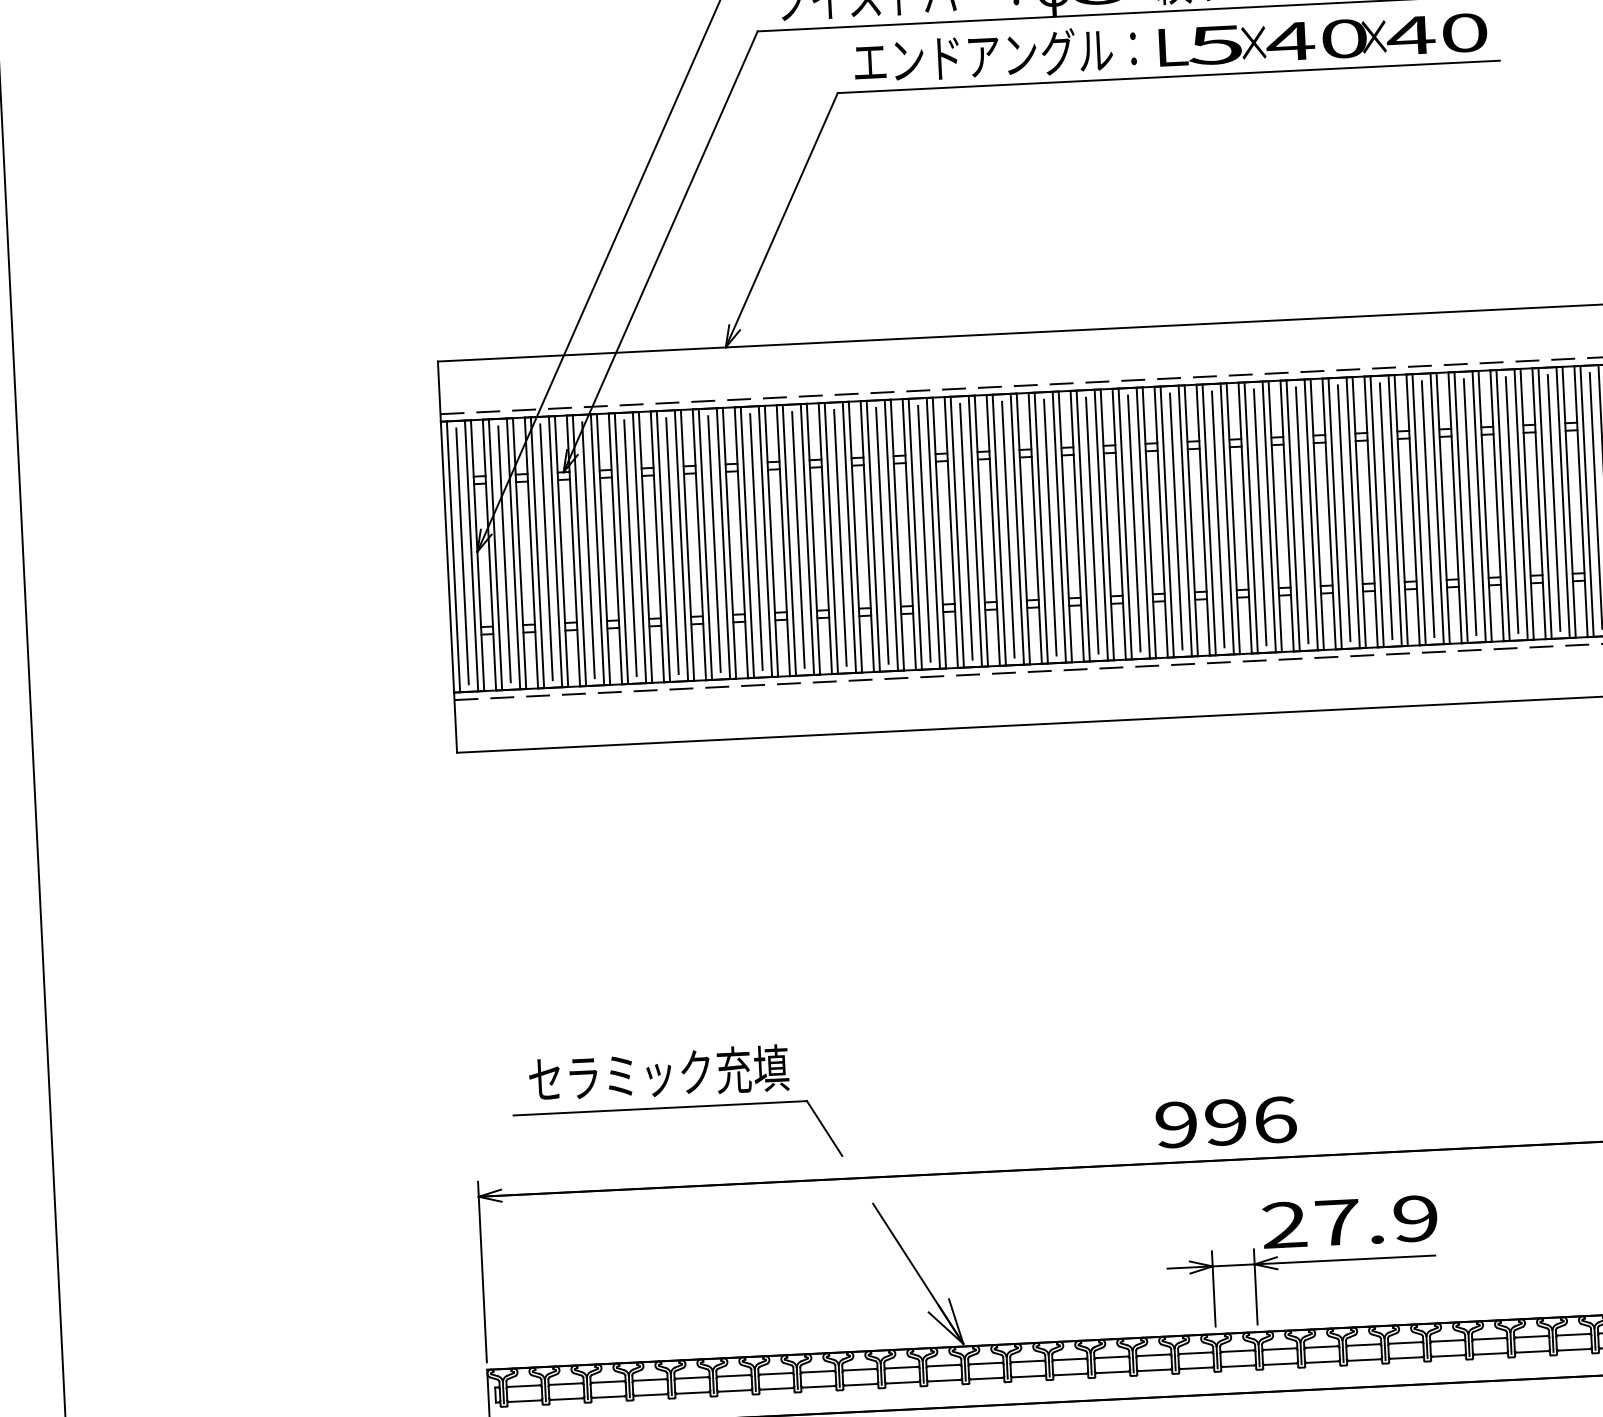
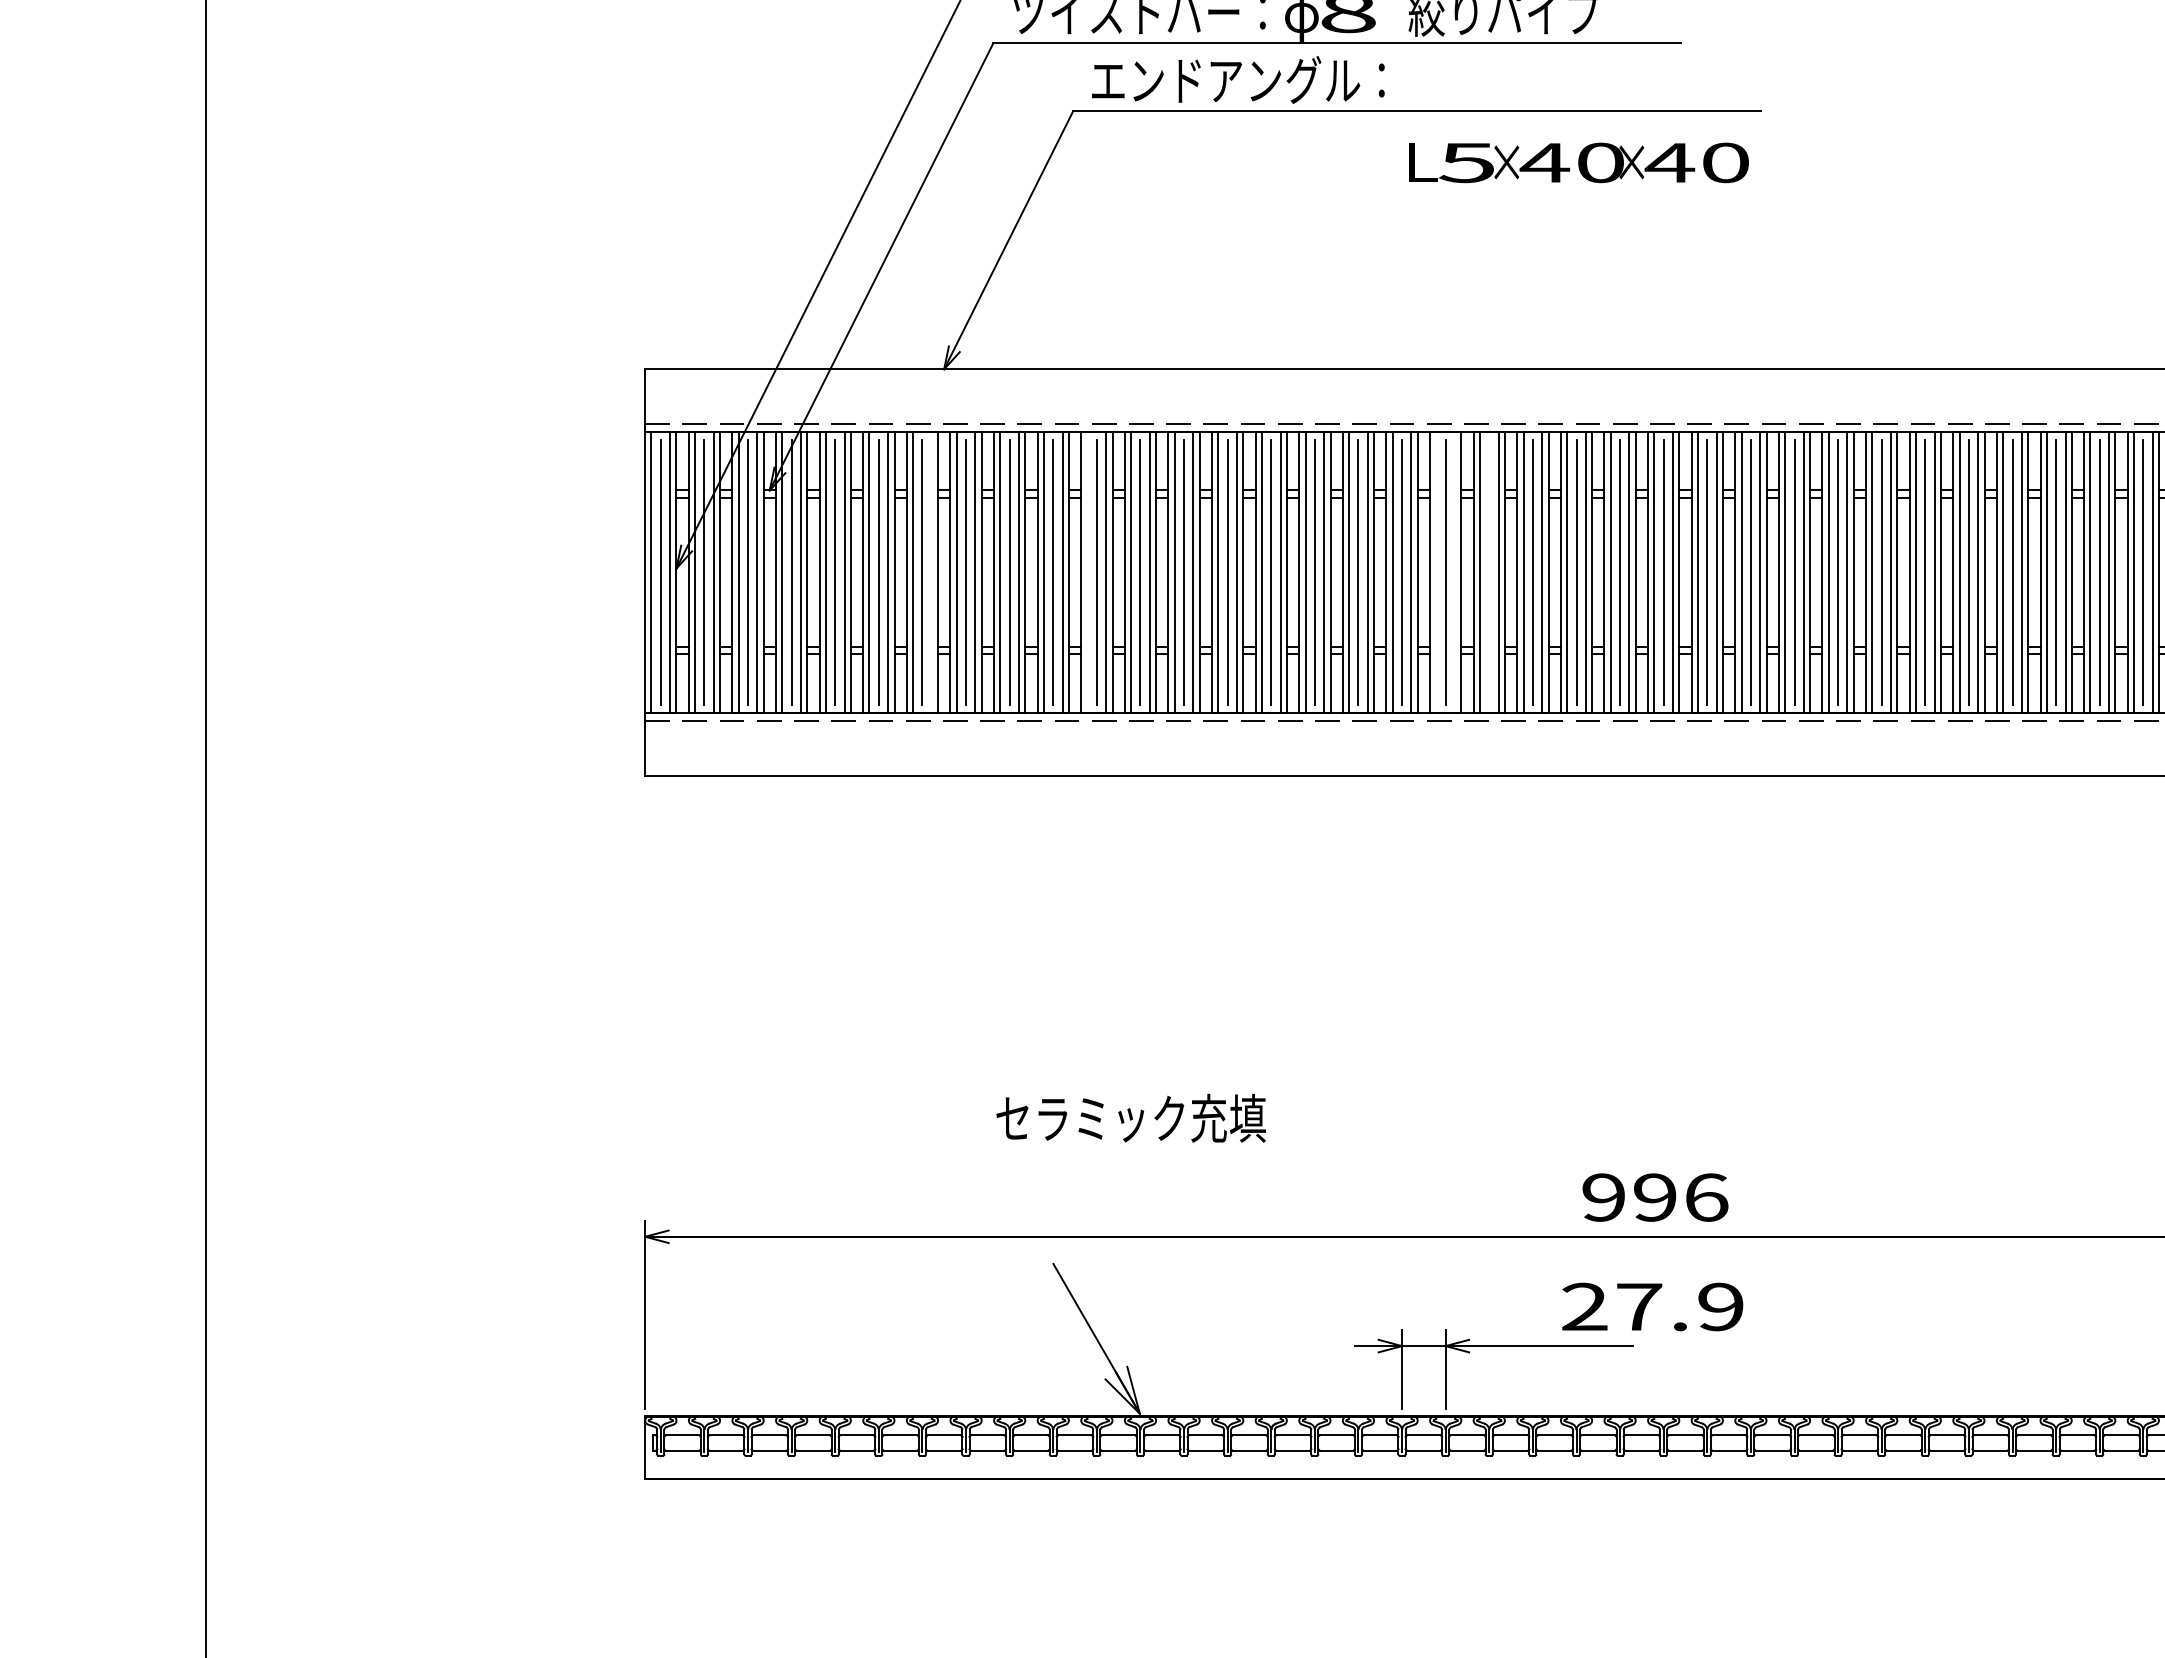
text: (1322, 39) -> (1578, 162), moved
line: (1260, 517) -> (1489, 572), removed
line: (1209, 519) -> (1436, 572), removed
line: (1227, 519) -> (1455, 572), removed
line: (873, 536) -> (1087, 572), removed
line: (723, 543) -> (931, 572), removed
text: (658, 1072) -> (1130, 1117), moved
part: (676, 1107) -> (854, 1154), removed
text: (1226, 1122) -> (1655, 1197), moved
text: (1349, 1221) -> (1652, 1306), moved

